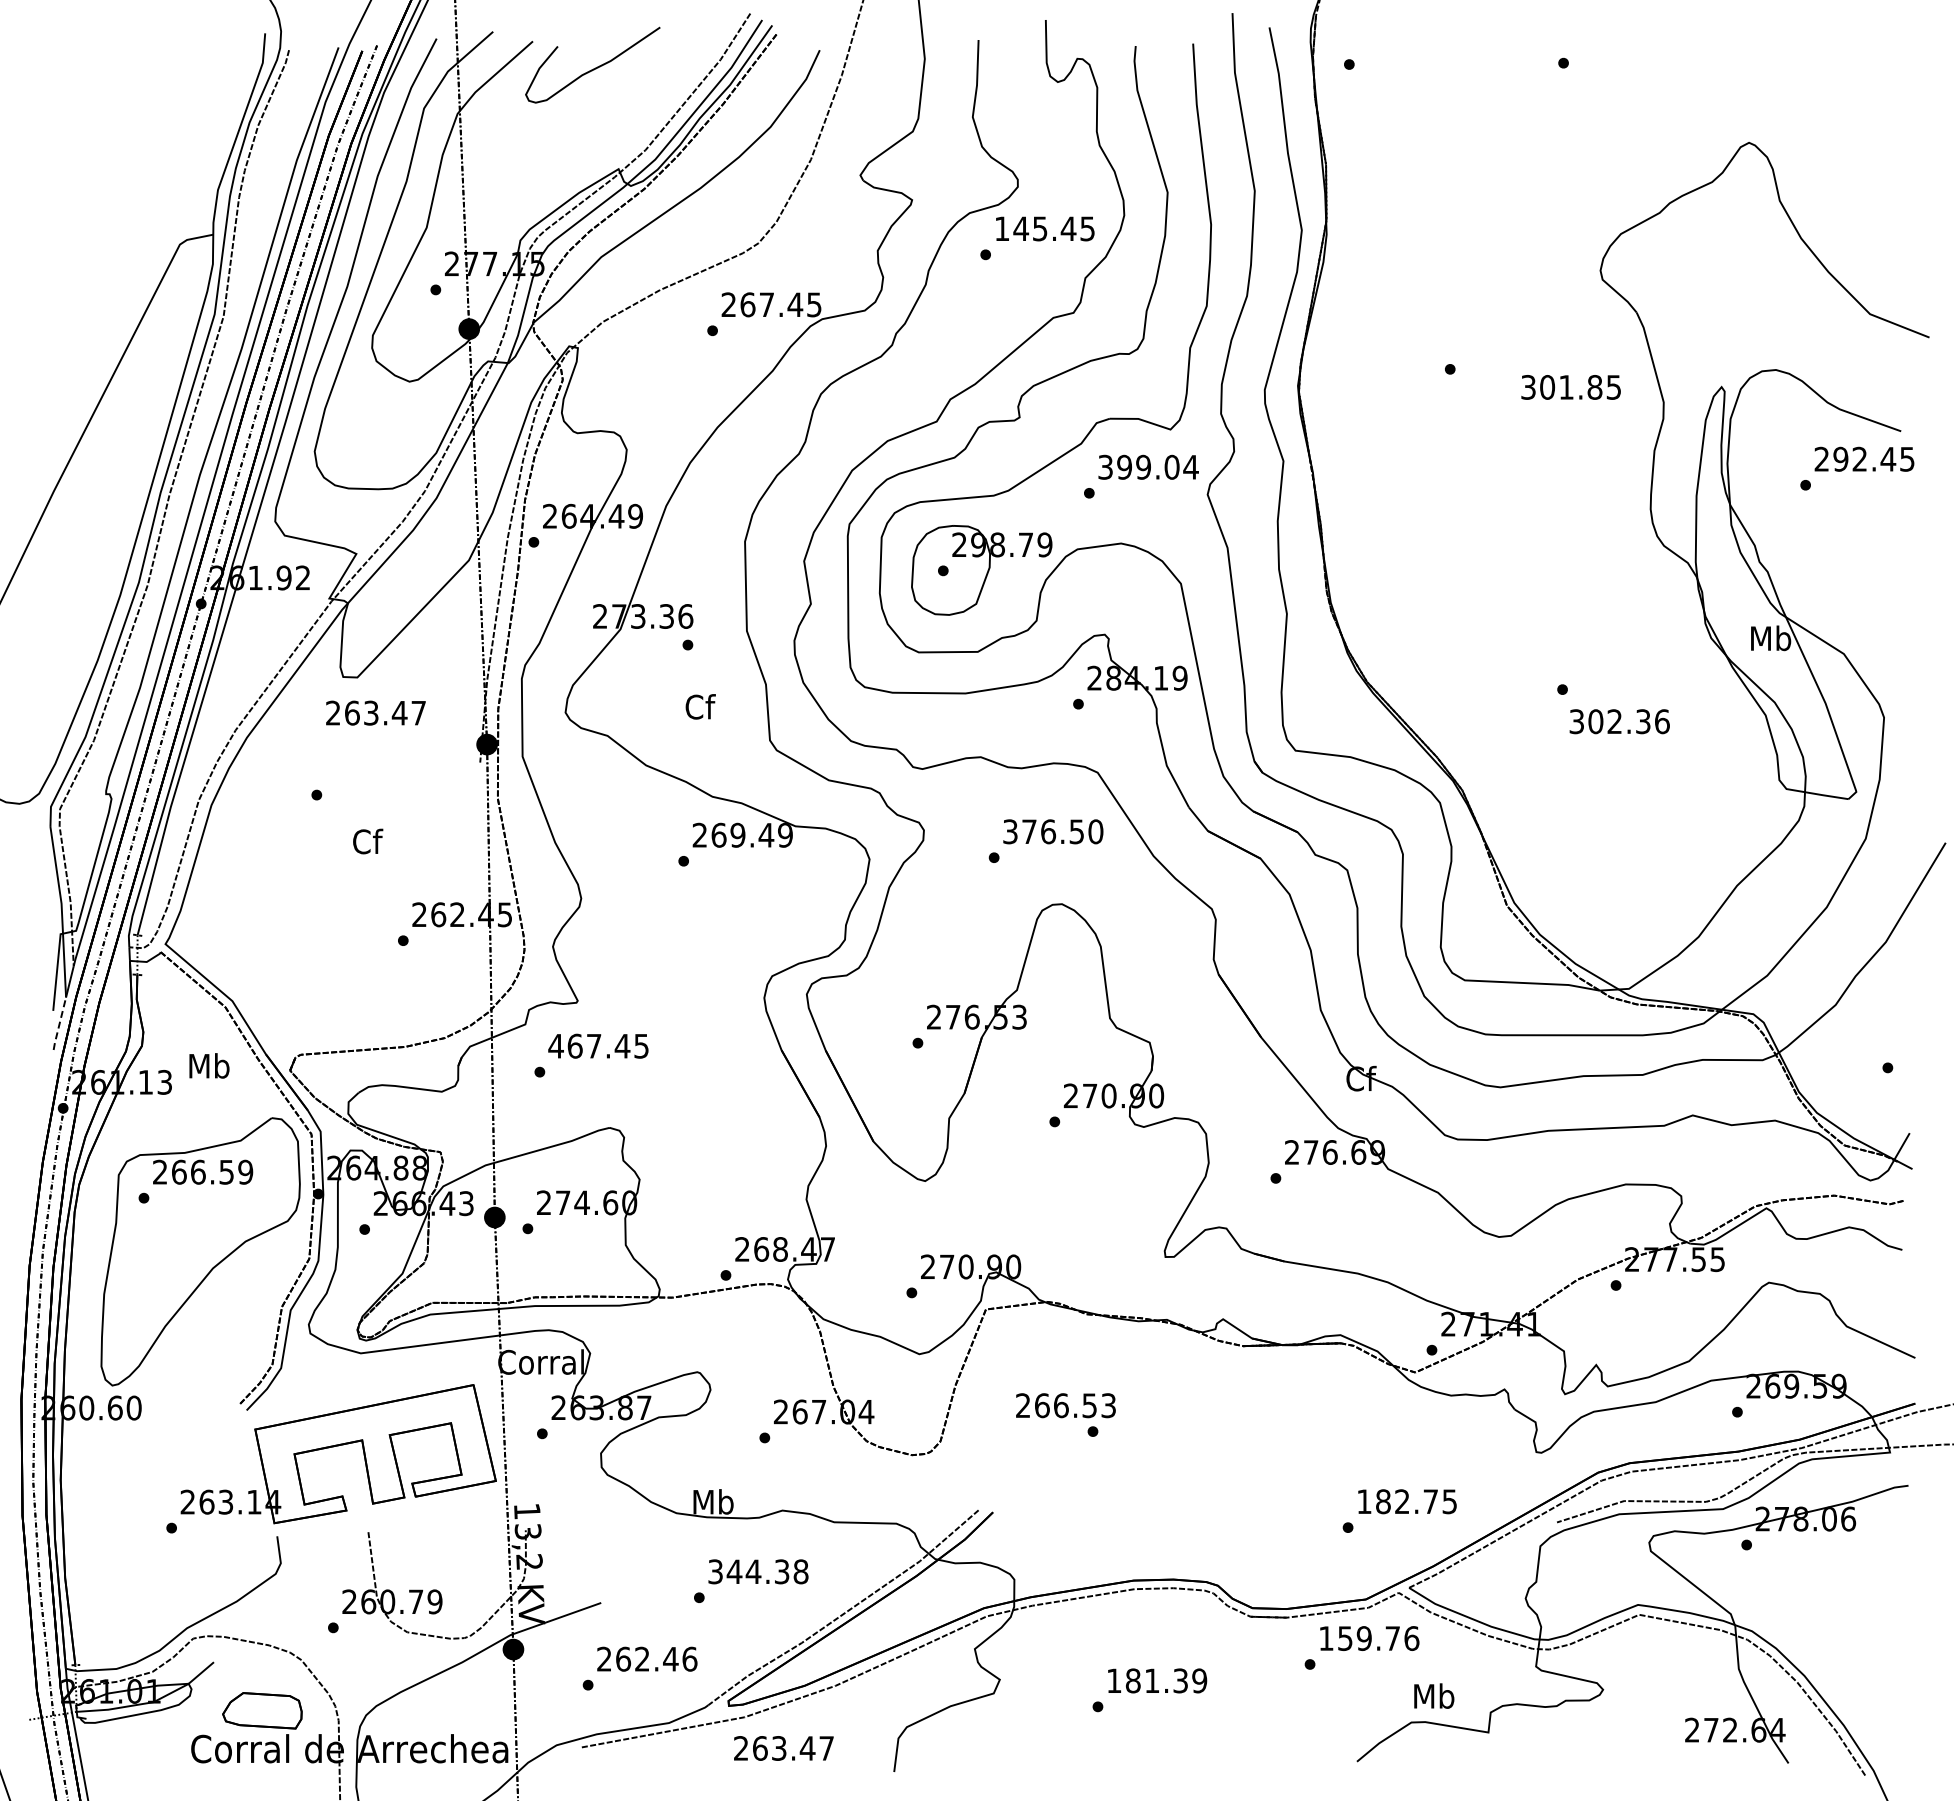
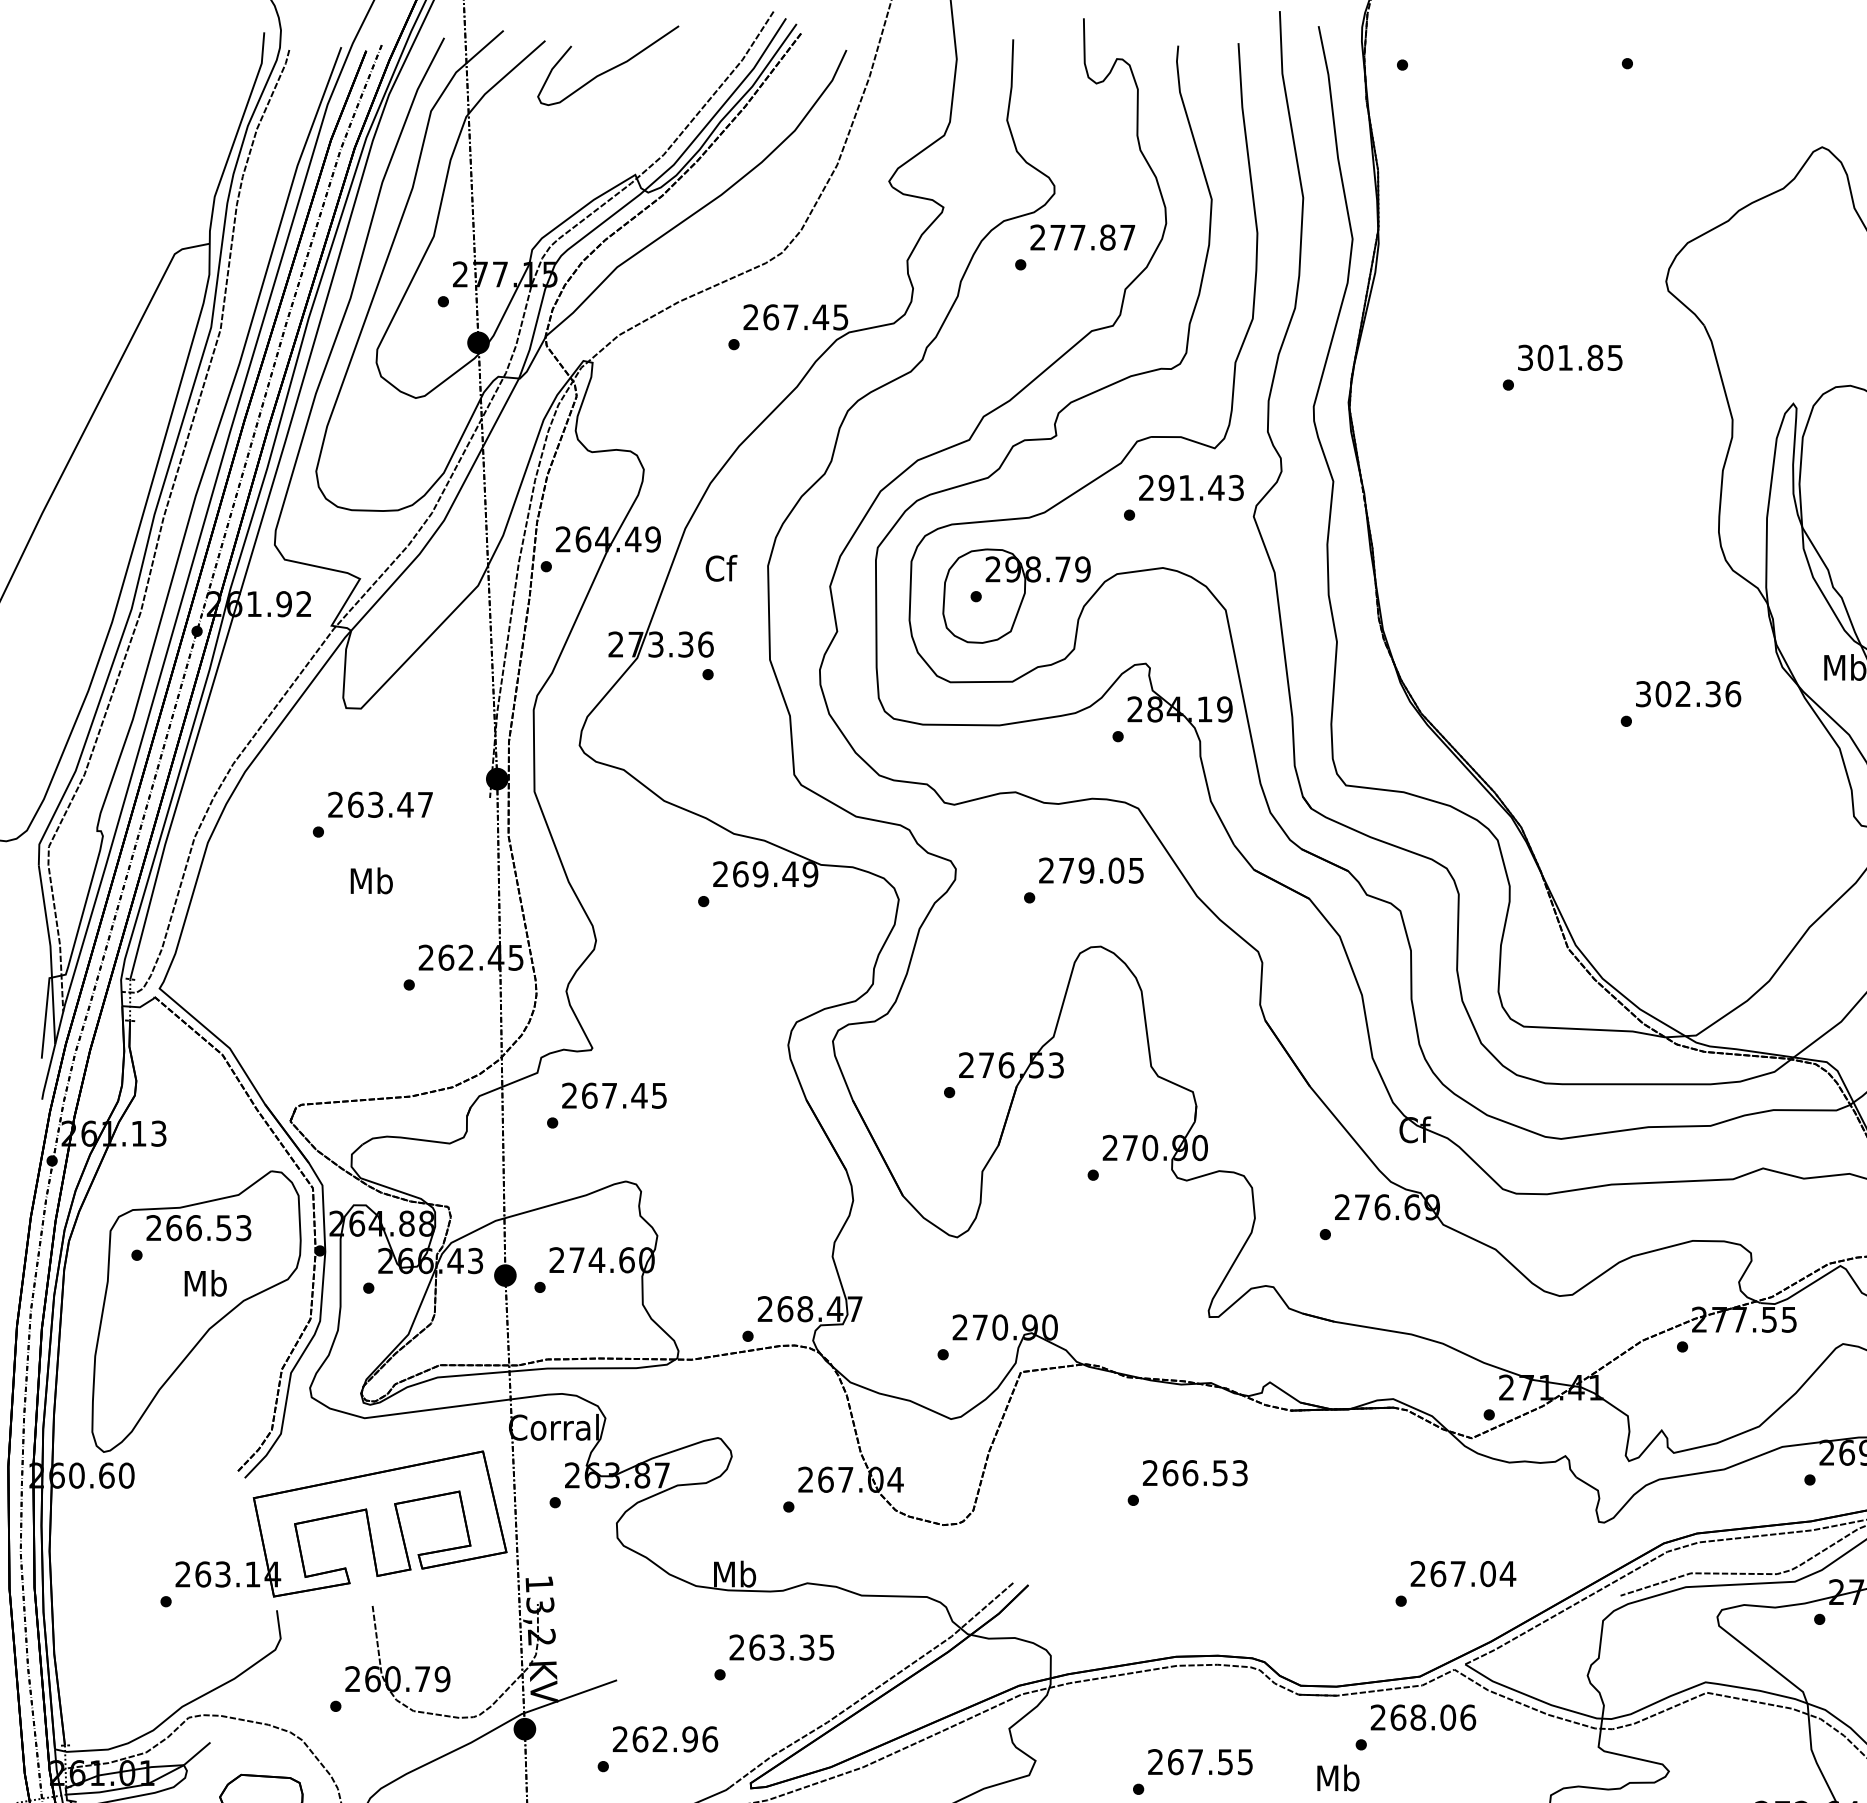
text: (1044, 228) -> (1082, 237), 145.45 -> 277.87
text: (1570, 387) -> (1569, 357), moved
text: (1148, 466) -> (1191, 487), 399.04 -> 291.43
text: (700, 706) -> (721, 567), moved
text: (375, 712) -> (380, 804), moved
text: (1619, 721) -> (1688, 693), moved
text: (1053, 831) -> (1091, 870), 376.50 -> 279.05
text: (367, 841) -> (371, 880), Cf -> Mb
line: (59, 1024) -> (48, 1072), dashed -> solid
text: (555, 1045) -> (569, 1094), 467.45 -> 267.45
text: (209, 1065) -> (205, 1282), moved
text: (245, 1171) -> (243, 1227), 266.59 -> 266.53
text: (1065, 1405) -> (1194, 1472), moved
text: (1407, 1501) -> (1463, 1573), 182.75 -> 267.04
text: (758, 1571) -> (782, 1647), 344.38 -> 263.35
text: (1359, 1638) -> (1413, 1717), 159.76 -> 268.06
text: (670, 1658) -> (689, 1738), 262.46 -> 262.96
text: (1157, 1680) -> (1201, 1761), 181.39 -> 267.55
text: (1434, 1695) -> (1338, 1777), moved

